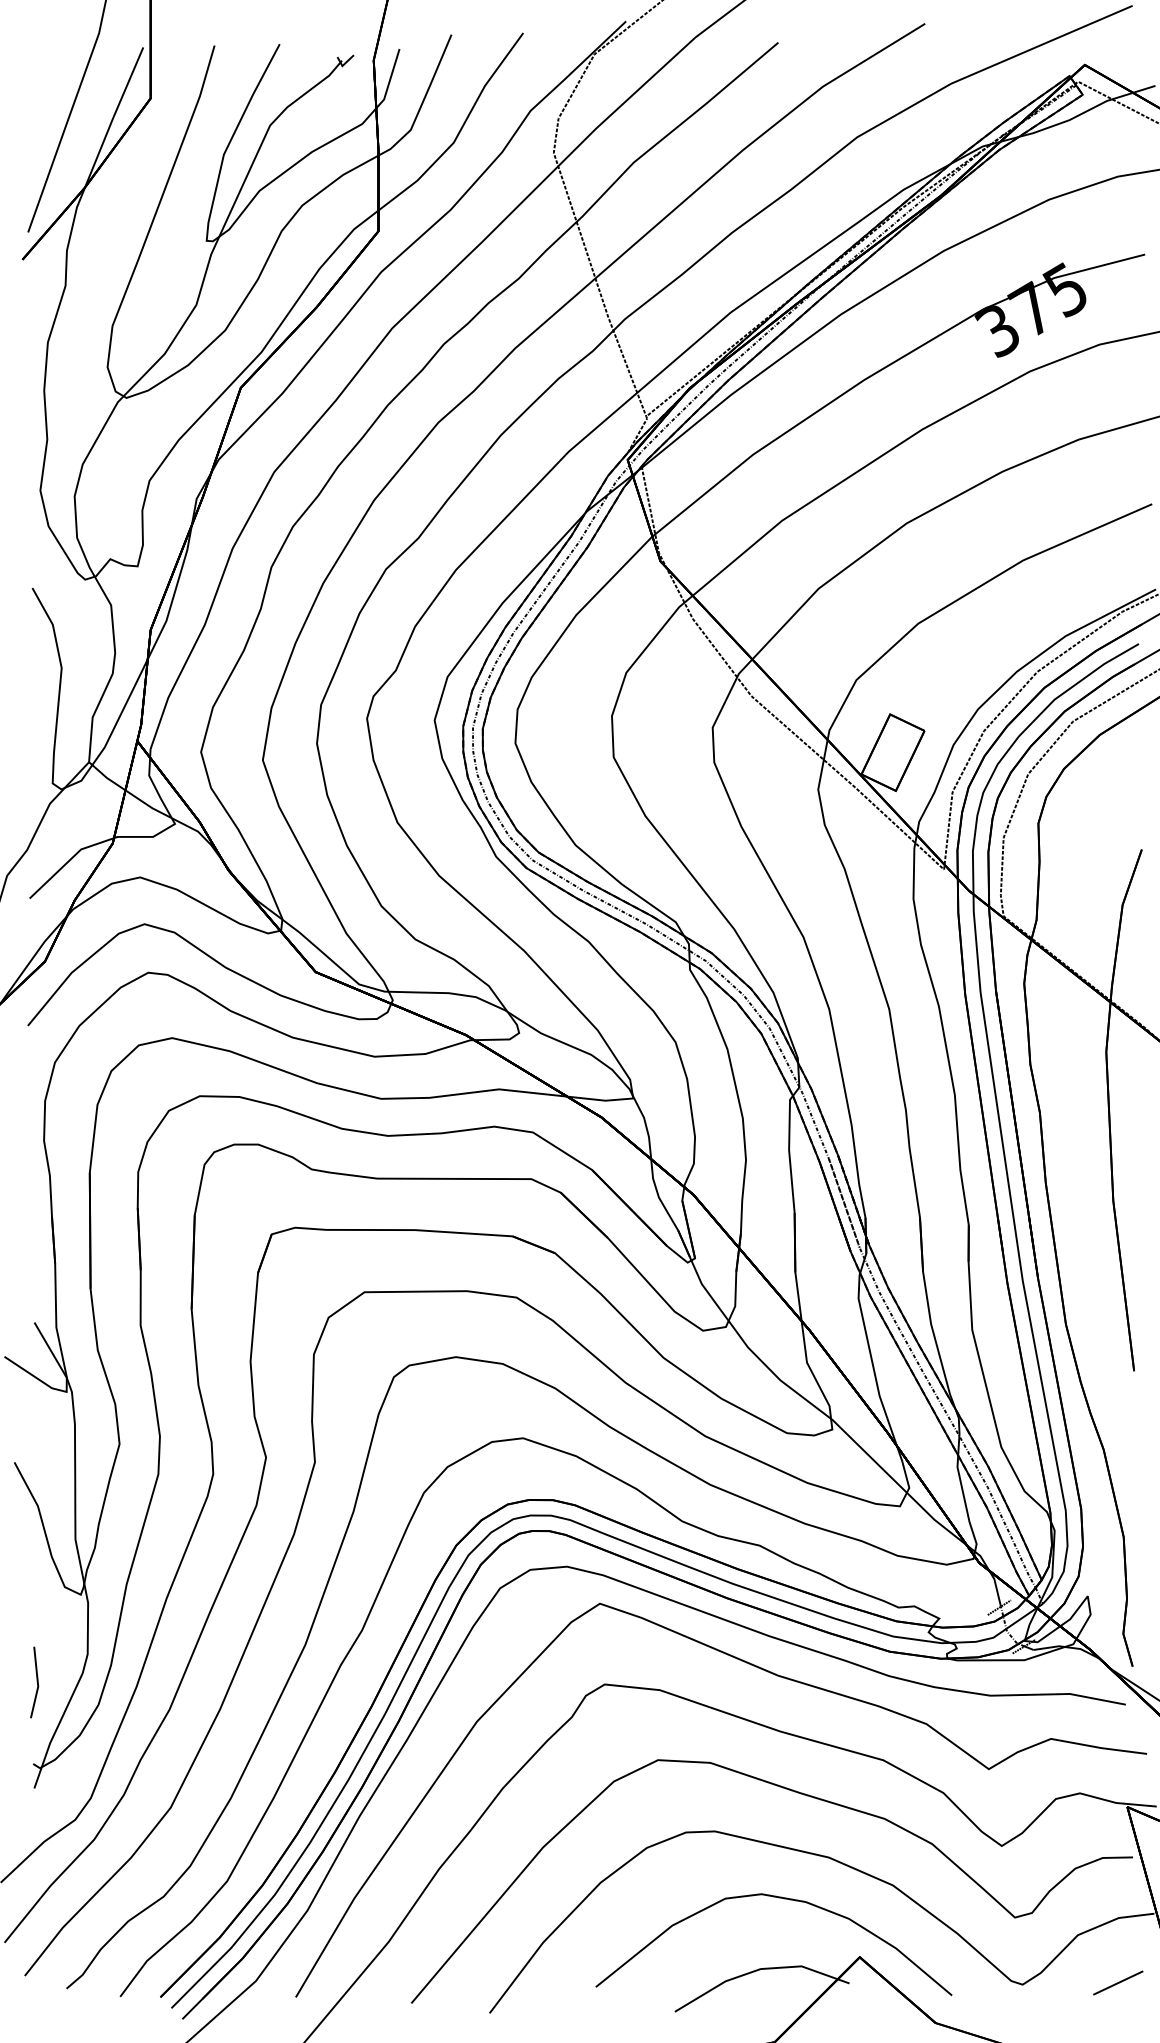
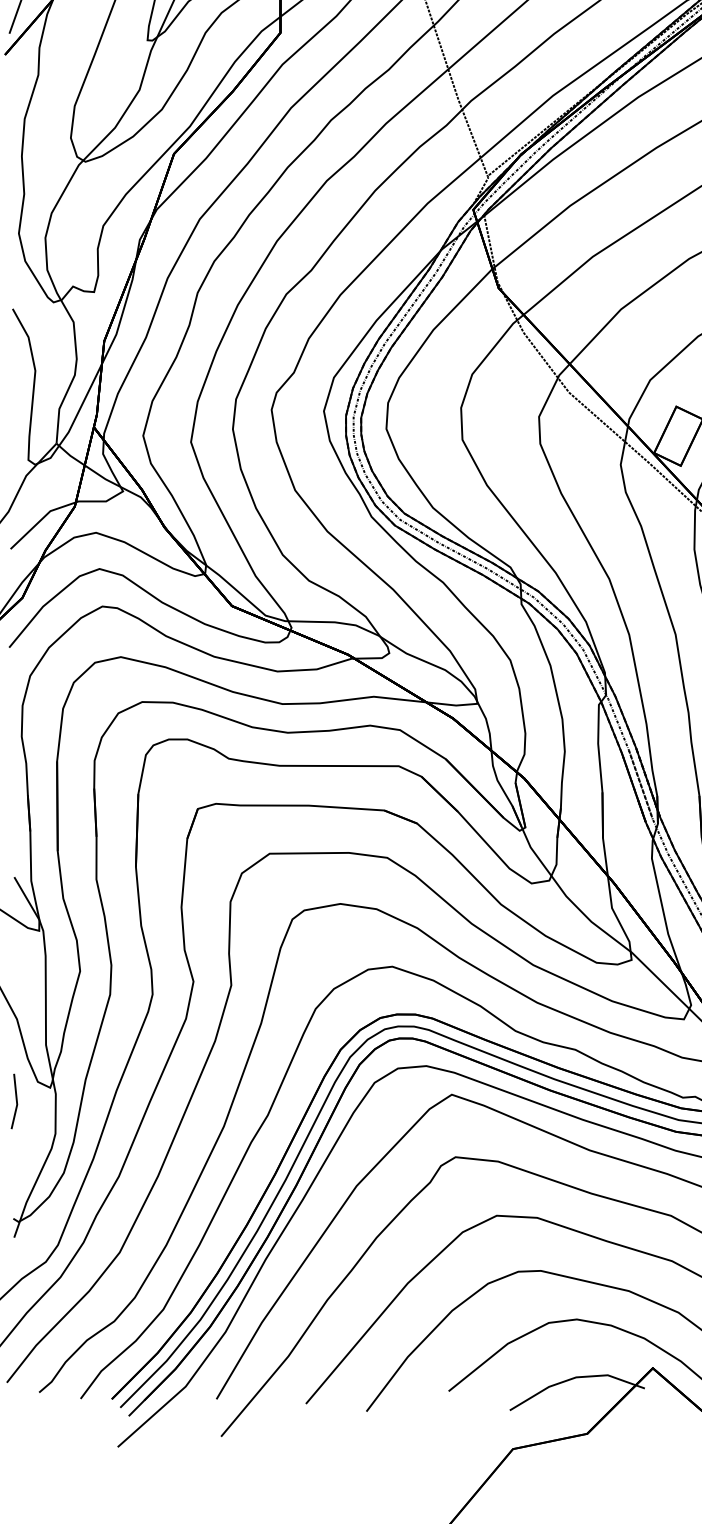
line: (36, 1682) -> (15, 1101), moved

